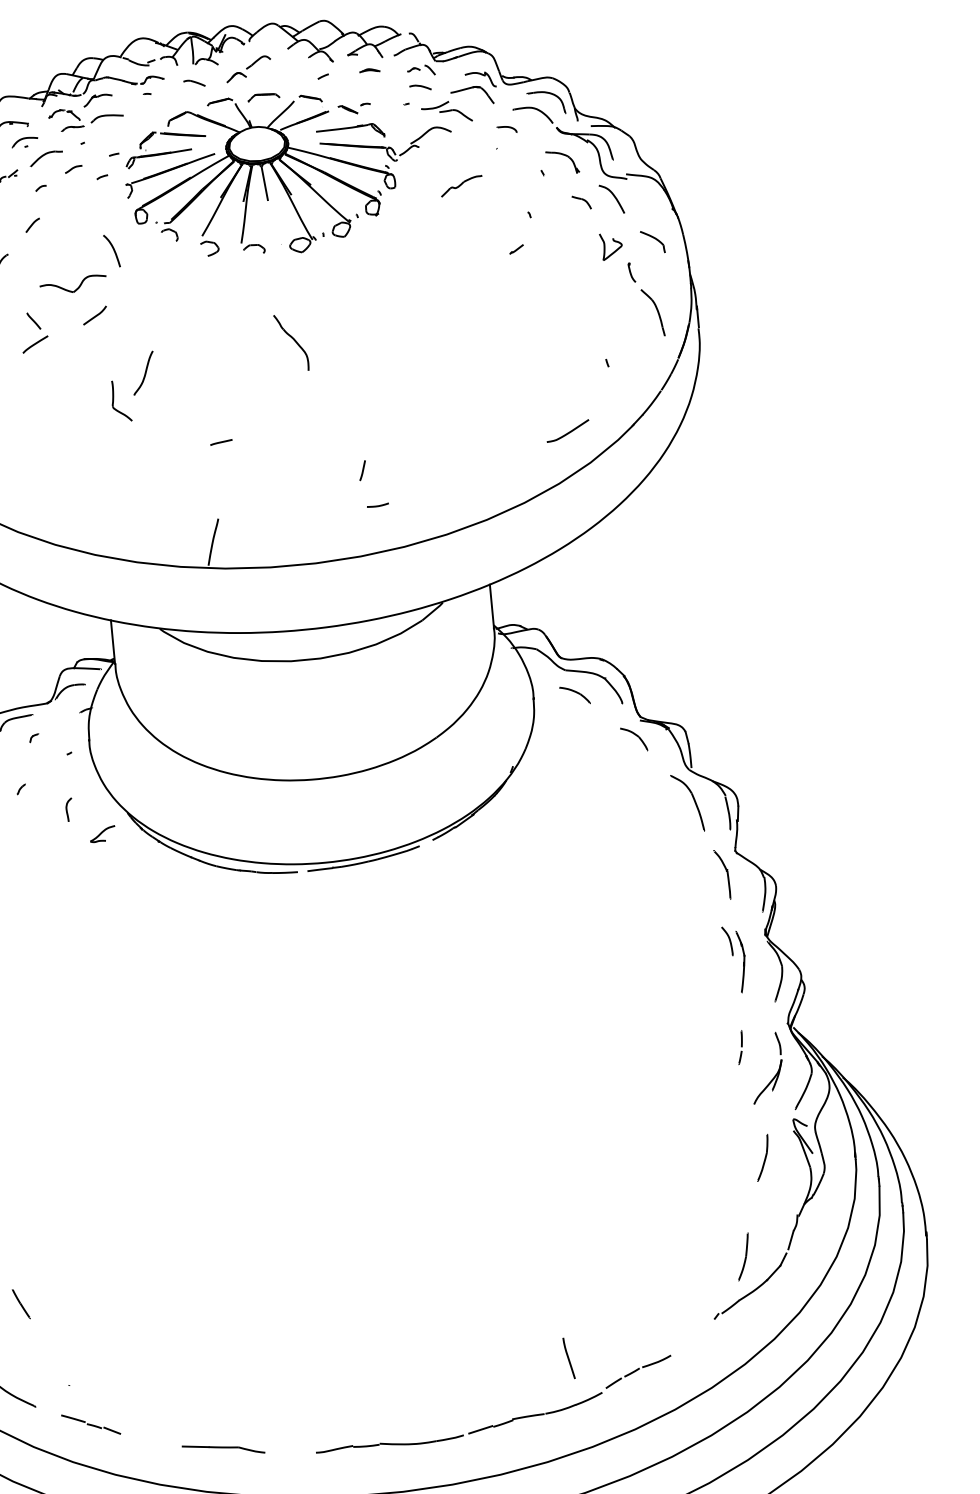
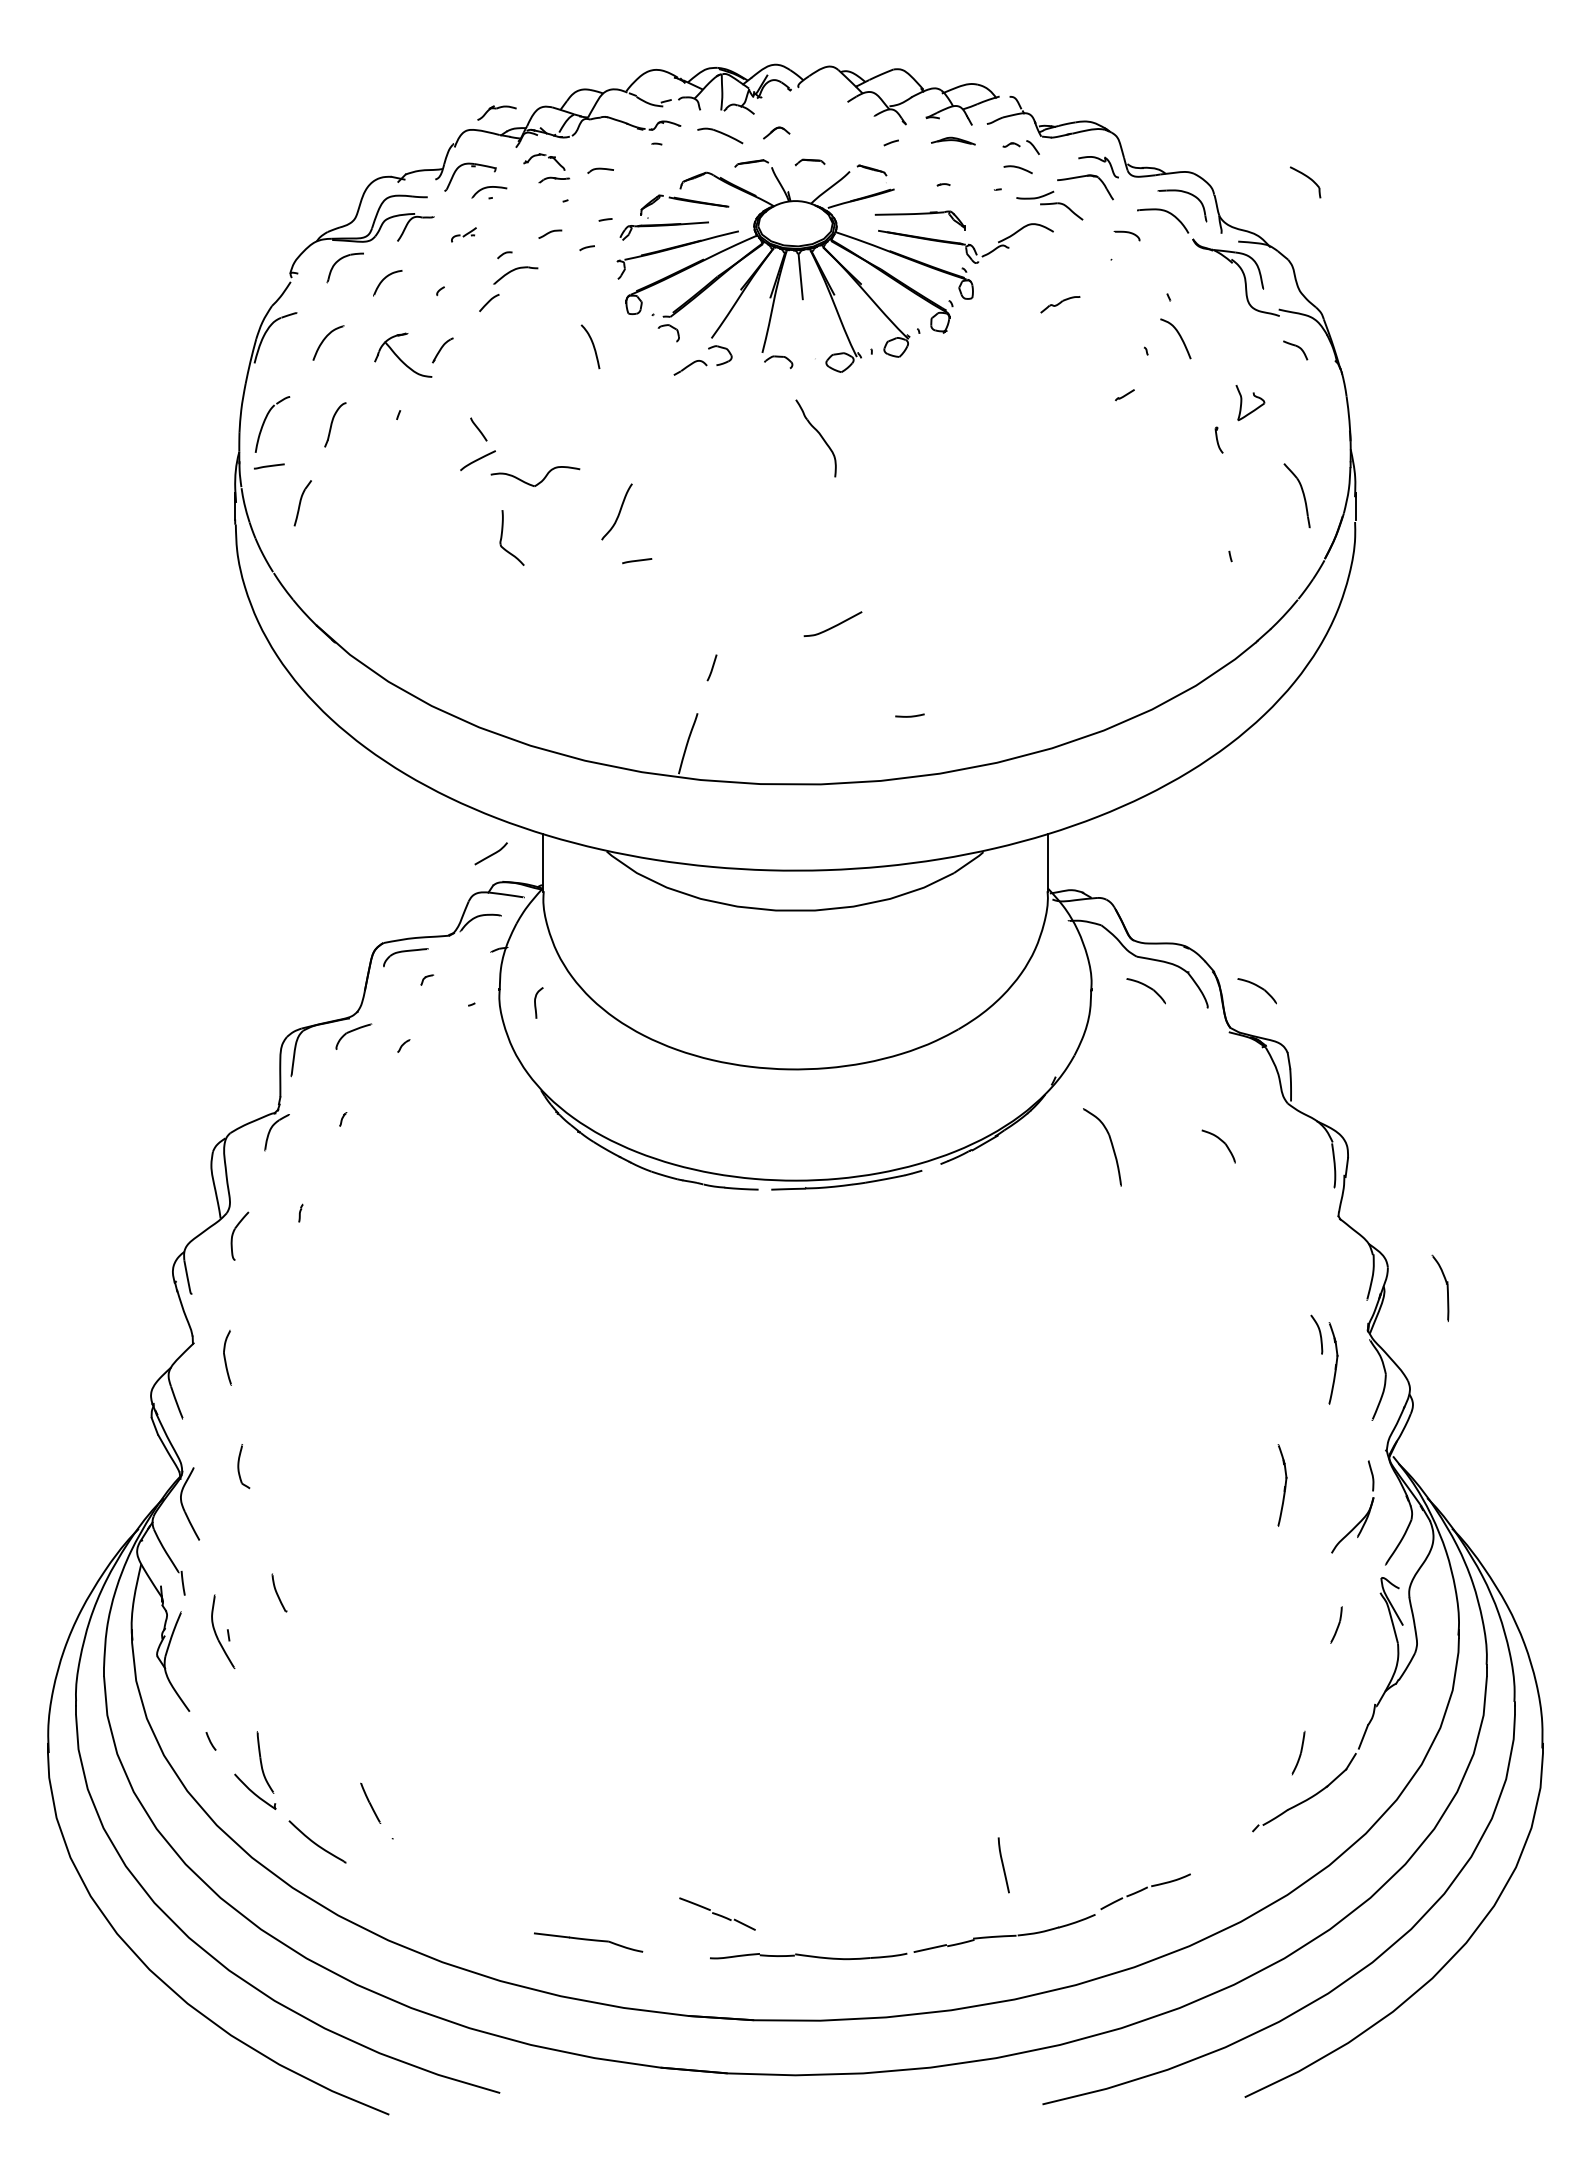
part: (258, 61) -> (690, 367), moved
part: (369, 70) -> (953, 140), size x1.6
part: (194, 83) -> (720, 135), size x1.6
part: (263, 97) -> (809, 162), size x0.7
part: (97, 99) -> (496, 112), moved
part: (347, 109) -> (919, 189), removed
part: (106, 117) -> (600, 170), size x0.6
part: (564, 155) -> (1199, 277), removed
part: (46, 158) -> (515, 275), moved
part: (461, 185) -> (1060, 304), size x0.7
curve: (613, 196) -> (1178, 335), moved
part: (581, 202) -> (1295, 350), moved
part: (652, 242) -> (1305, 182), moved
part: (631, 272) -> (1218, 439), moved
part: (76, 288) -> (539, 481), moved
curve: (94, 316) -> (490, 854), moved
part: (291, 343) -> (815, 438), moved
part: (113, 401) -> (502, 537), moved
curve: (567, 432) -> (832, 626), moved
line: (221, 442) -> (637, 561), moved
line: (362, 470) -> (711, 667), moved
part: (657, 687) -> (1256, 991), added
part: (633, 739) -> (1218, 1146), moved
part: (694, 801) -> (1111, 1146), moved
curve: (67, 811) -> (536, 1004), moved
part: (102, 834) -> (505, 1115), removed
part: (722, 874) -> (1440, 1287), moved
part: (740, 1046) -> (1320, 1475), removed
part: (712, 1057) -> (1282, 1485), added
part: (762, 1157) -> (1336, 1624), size x0.6
part: (743, 1256) -> (1298, 1752), size x0.7
part: (21, 1303) -> (370, 1802), moved
curve: (568, 1358) -> (1003, 1865), moved
part: (90, 1424) -> (717, 1913), moved

